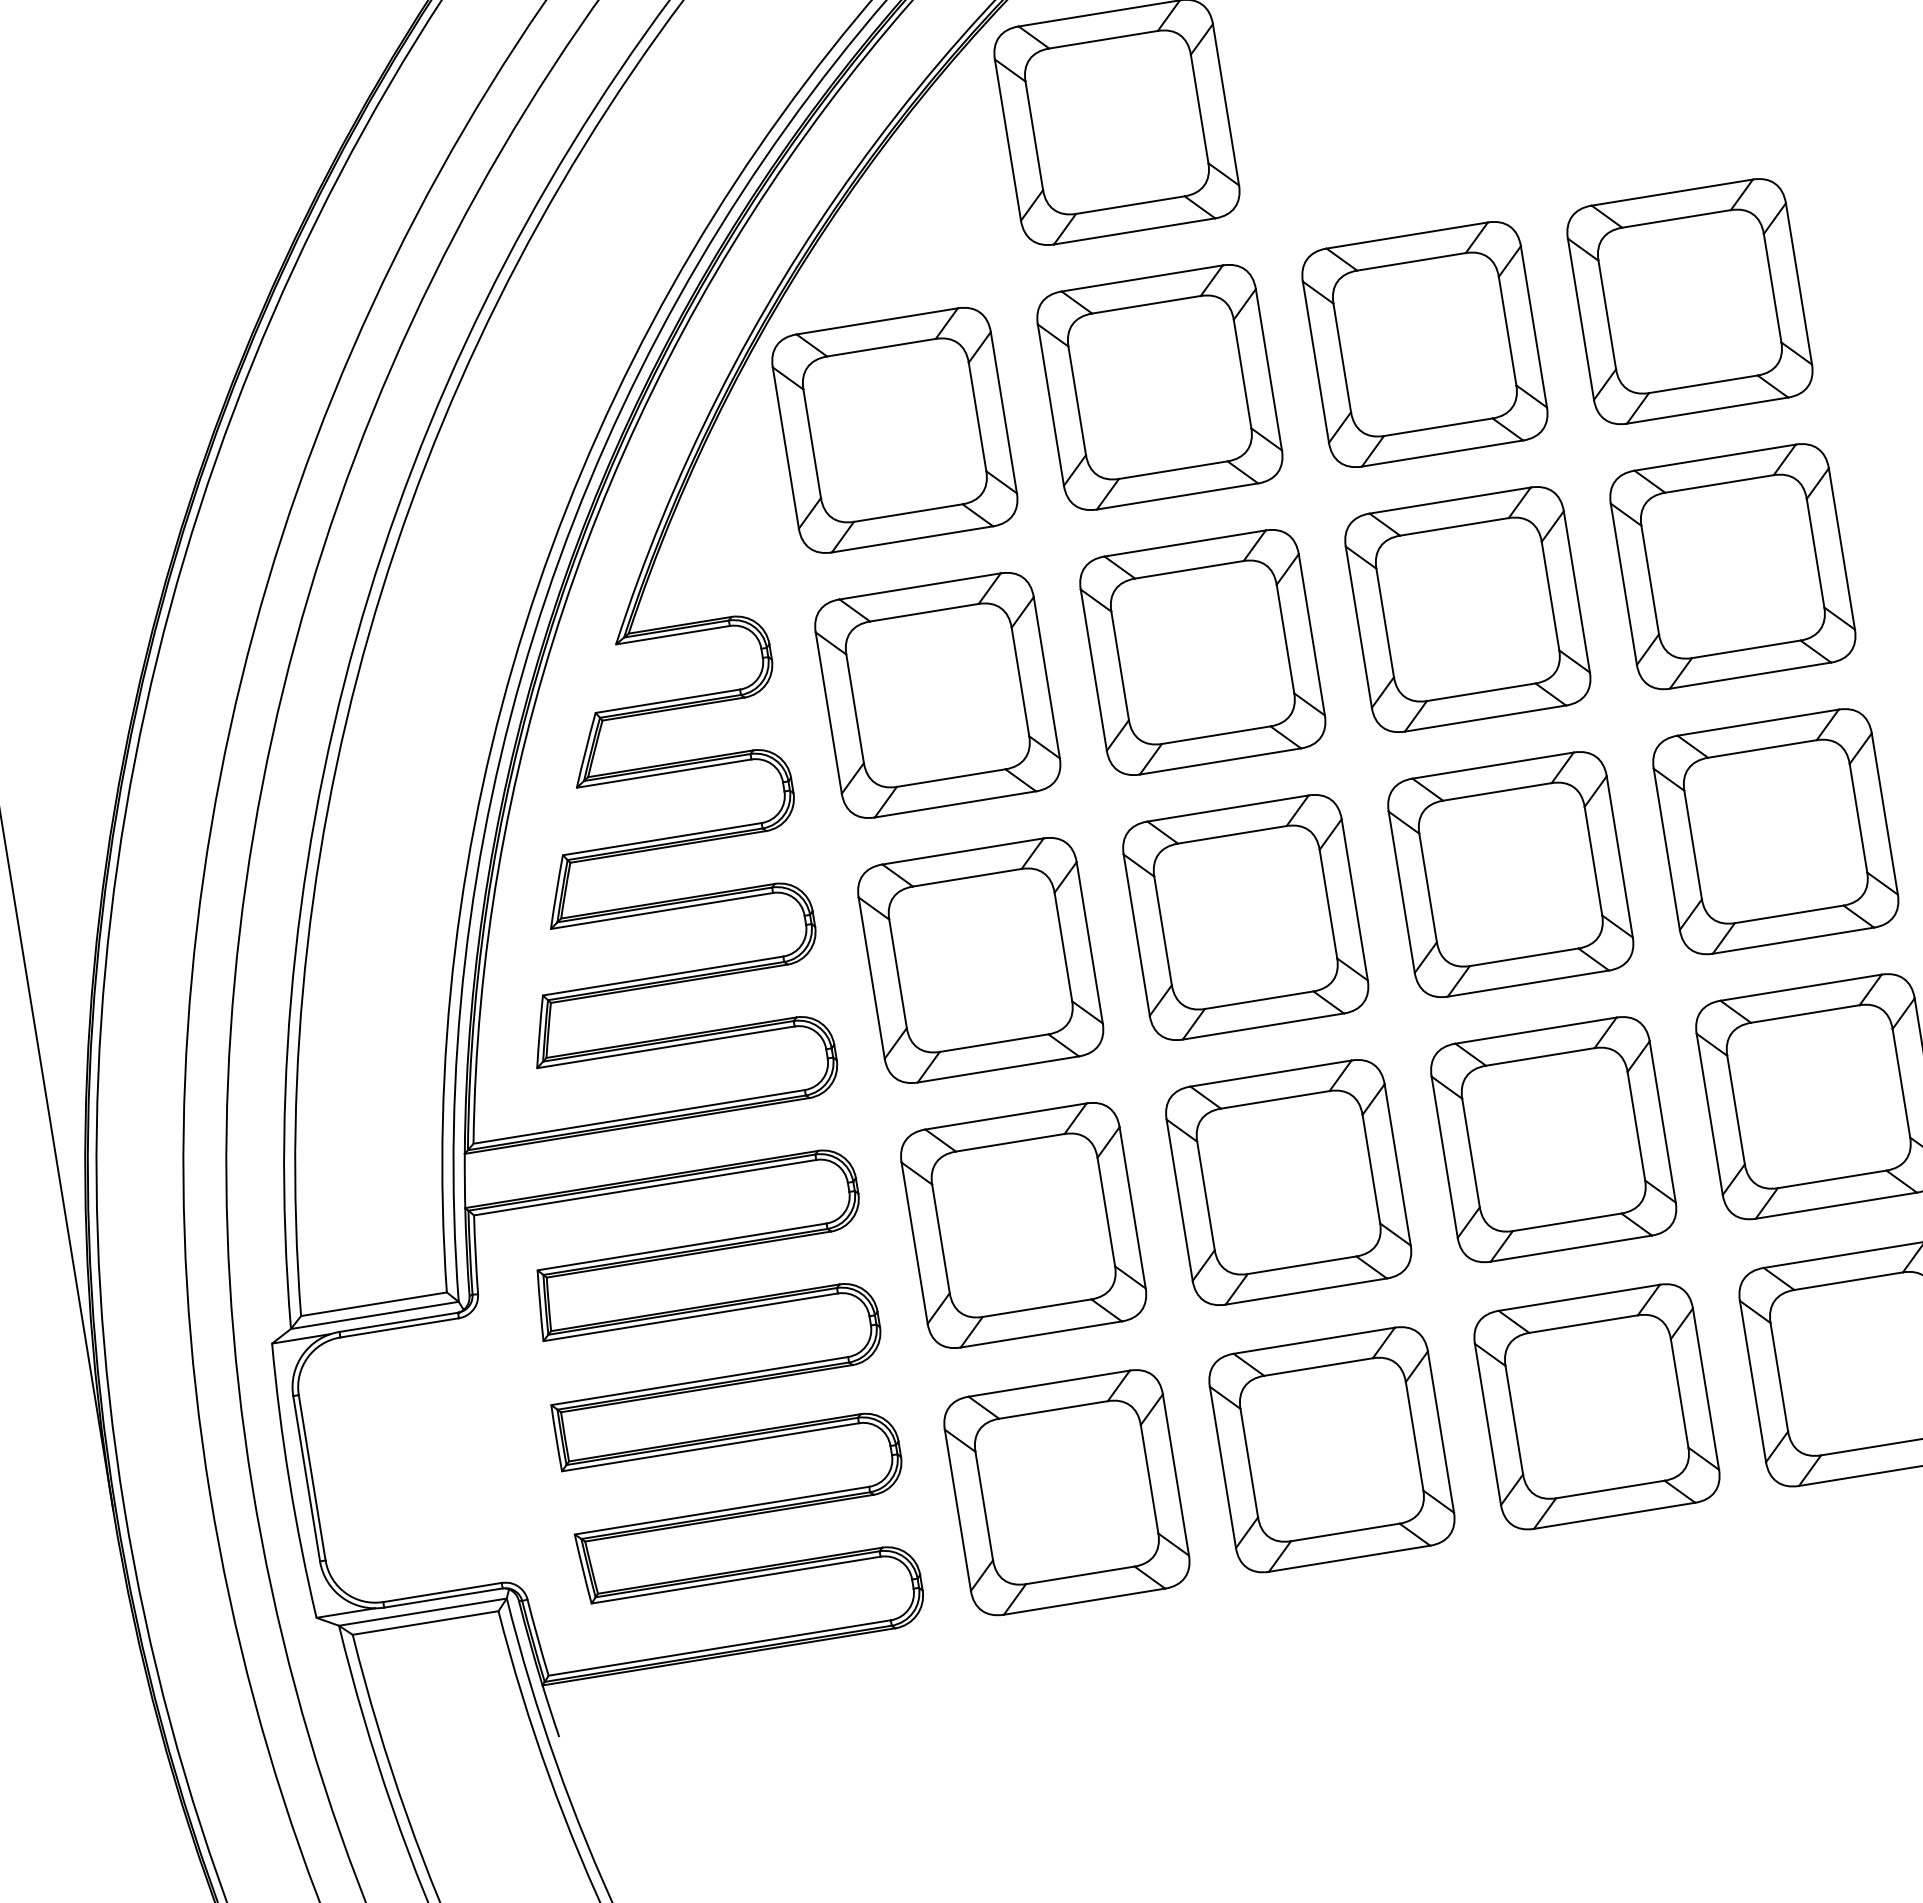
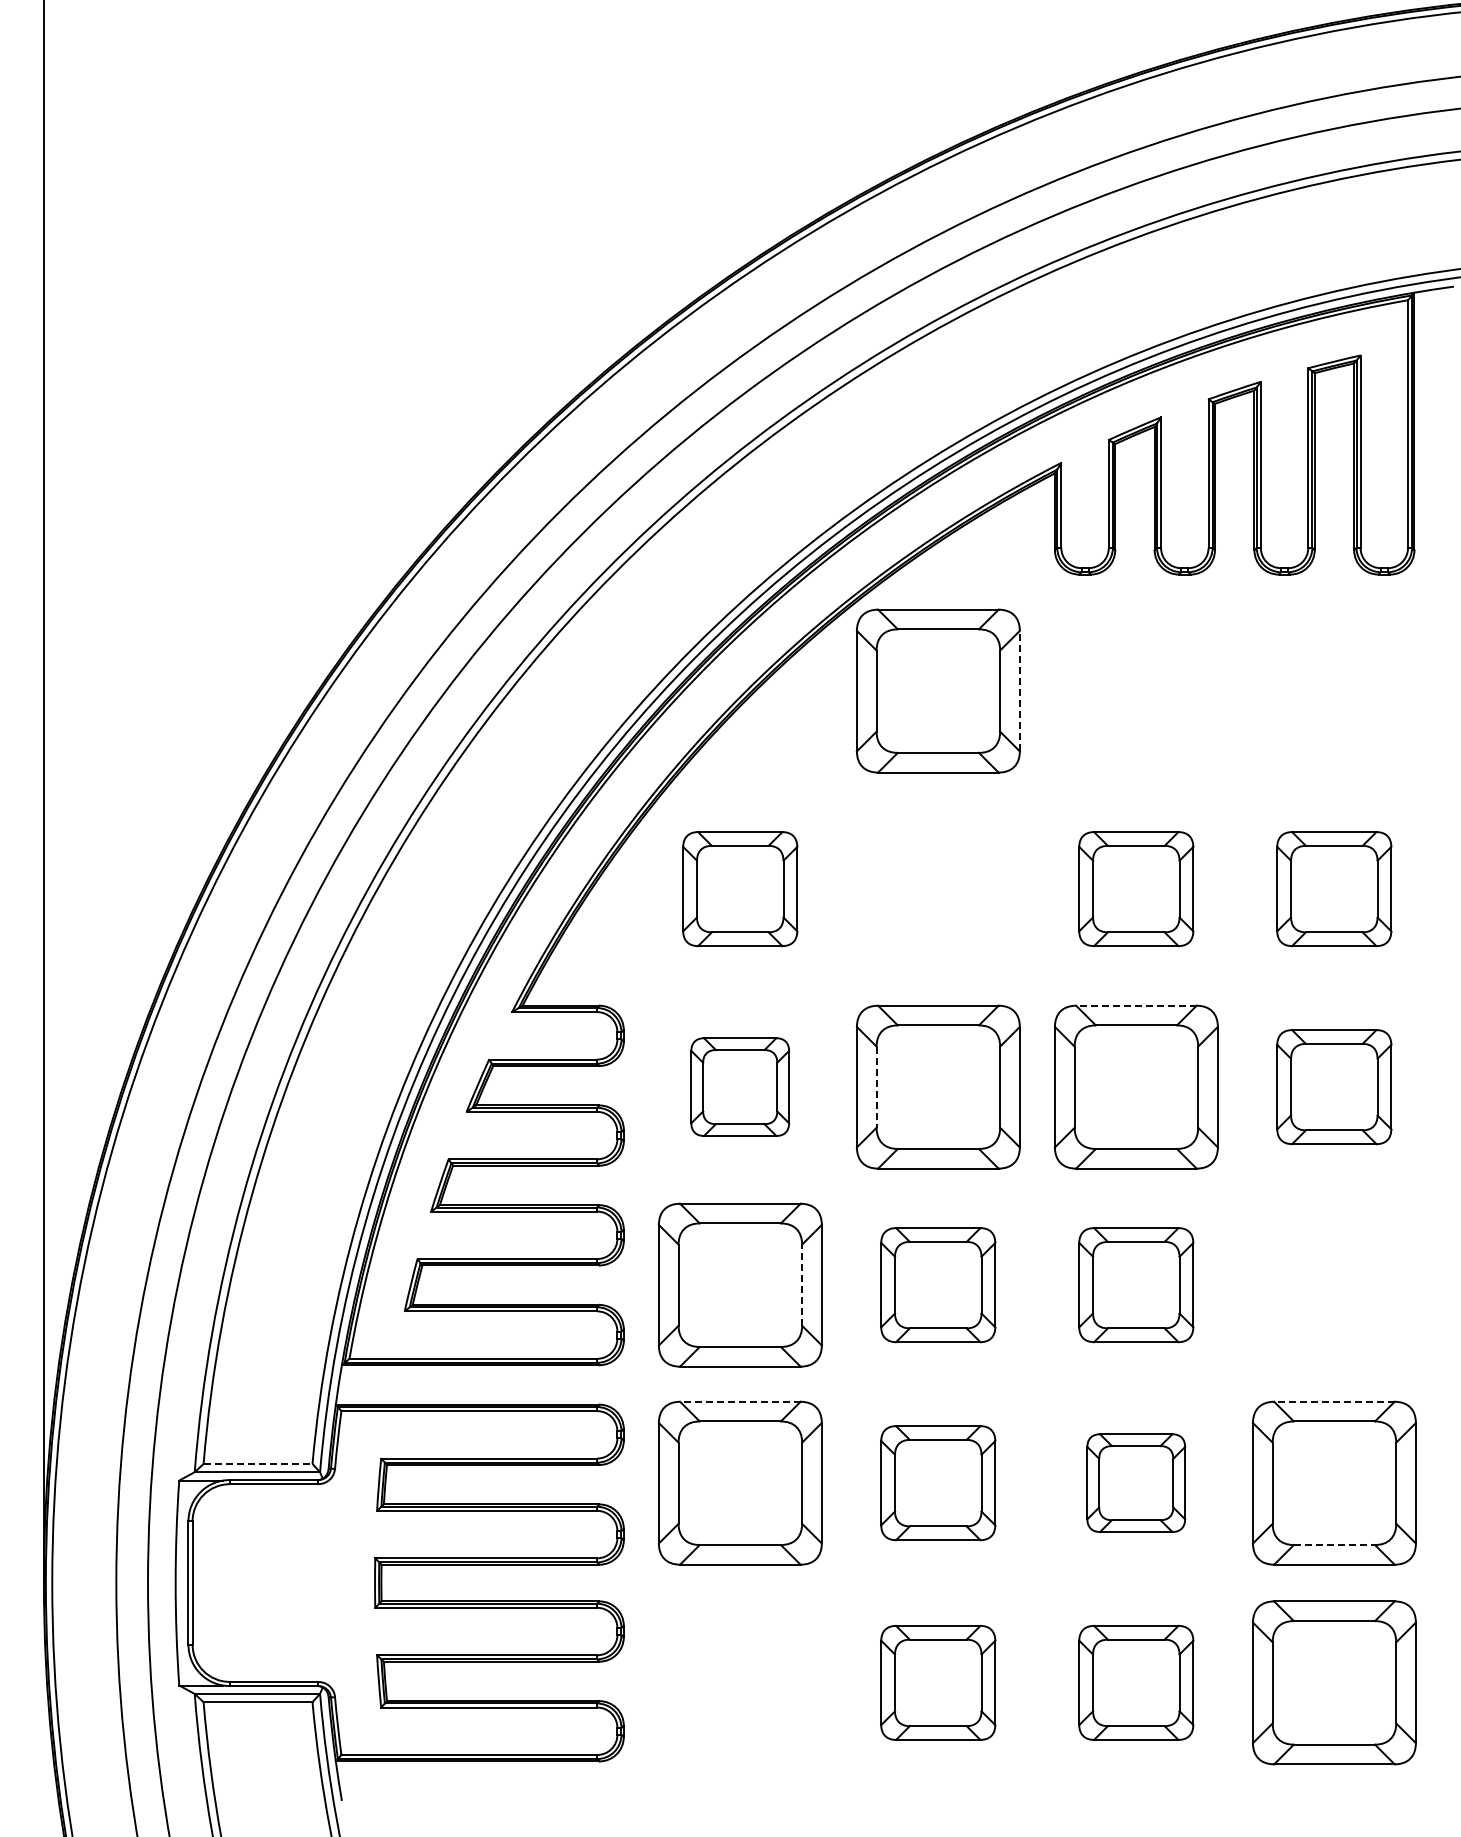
line: (1225, 104) -> (1019, 690), solid -> dashed
part: (1688, 300) -> (1333, 888), size x0.7
part: (1423, 343) -> (1135, 888), size x0.7
part: (1158, 386) -> (937, 888), removed
part: (893, 429) -> (739, 888), size x0.7
line: (1448, 500) -> (1135, 1005), solid -> dashed
part: (1731, 565) -> (1333, 1086), size x0.7
line: (1120, 666) -> (876, 1087), solid -> dashed
part: (936, 694) -> (739, 1086), size x0.6
part: (1774, 830) -> (1333, 1284), removed
part: (1509, 873) -> (1135, 1284), size x0.7
part: (1244, 916) -> (937, 1284), size x0.7
line: (1063, 947) -> (802, 1285), solid -> dashed
line: (1799, 987) -> (1333, 1401), solid -> dashed
line: (1004, 1116) -> (739, 1401), solid -> dashed
part: (1552, 1138) -> (1135, 1482), size x0.6
line: (1832, 1180) -> (1334, 1545), solid -> dashed
part: (1287, 1181) -> (937, 1482), size x0.7
line: (374, 1303) -> (258, 1463), solid -> dashed
part: (1595, 1406) -> (1135, 1682), size x0.7
part: (1330, 1449) -> (937, 1682), size x0.7
part: (1065, 1492) -> (739, 1682), removed

